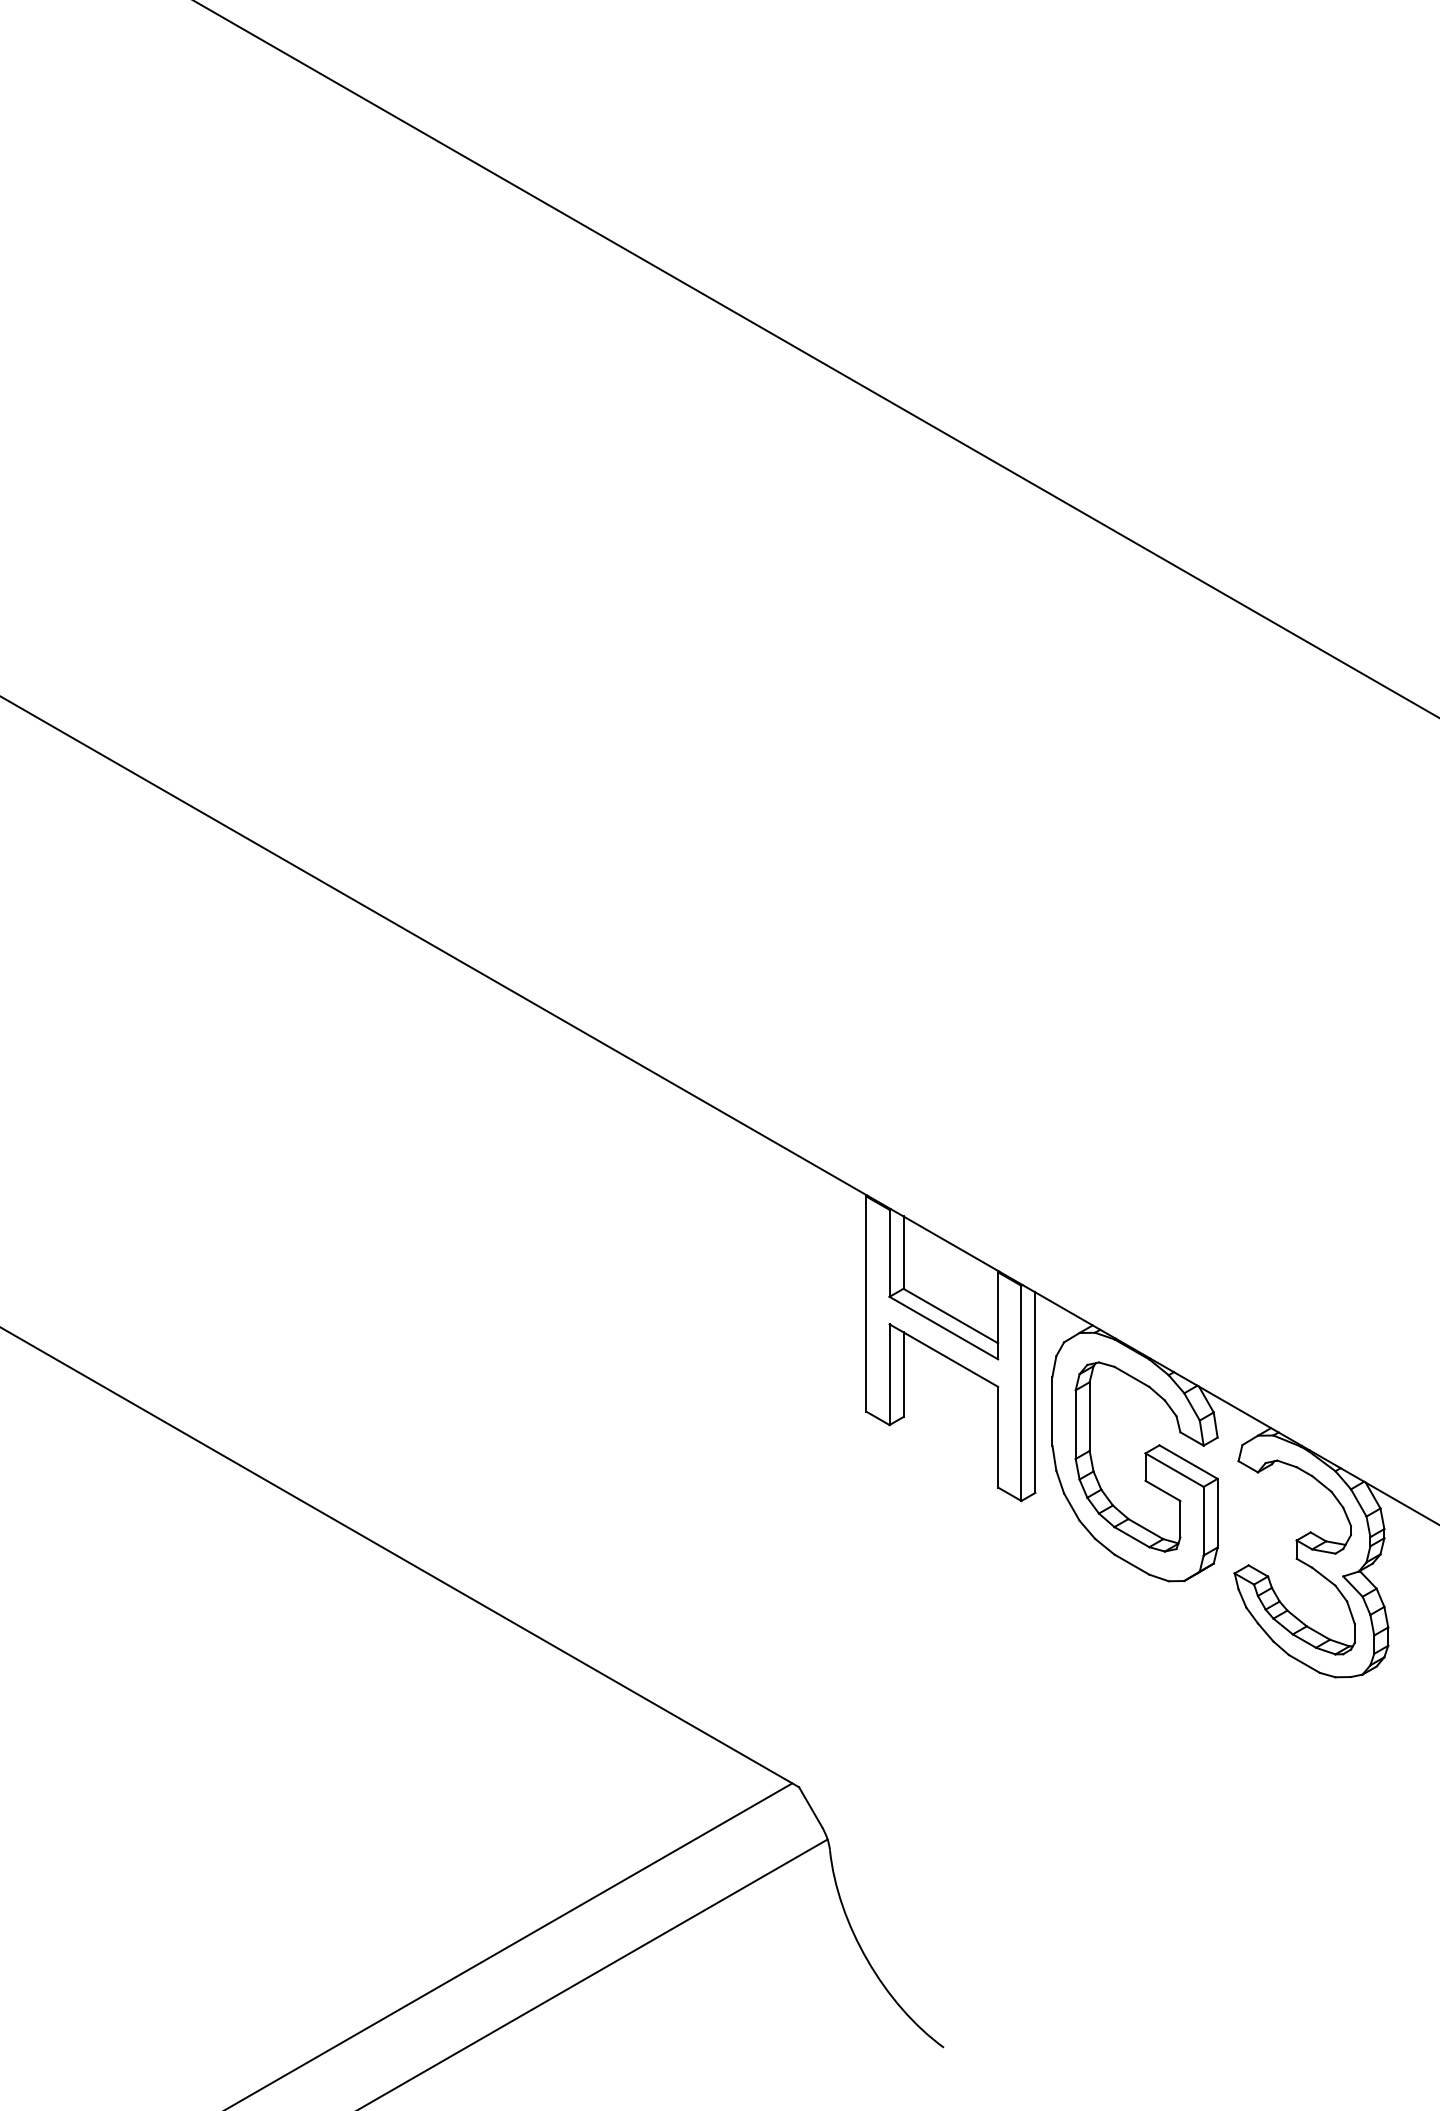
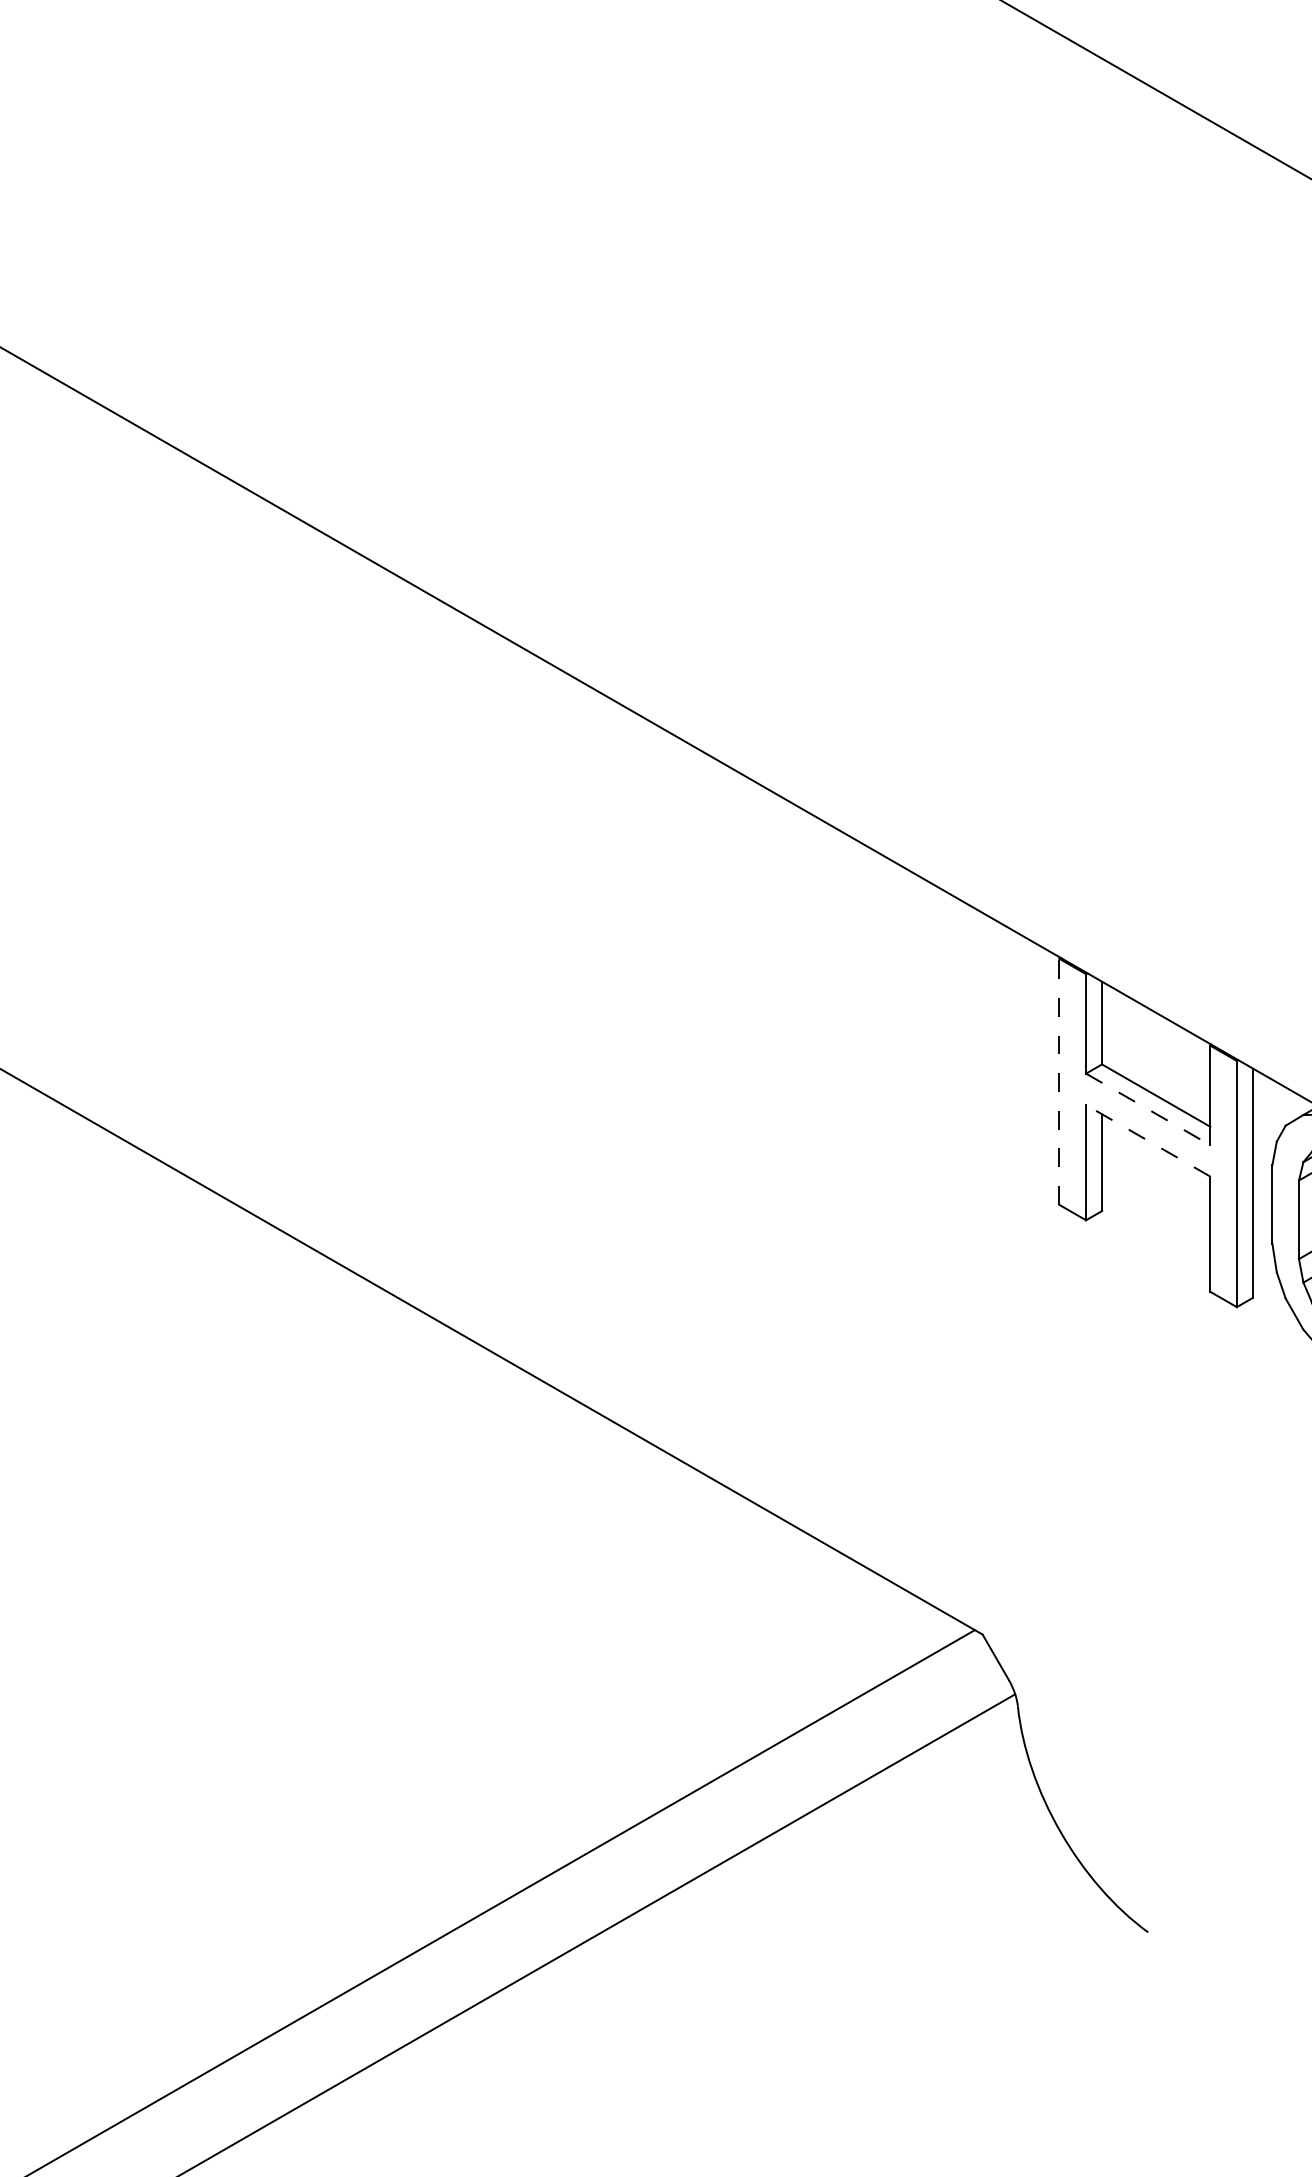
line: (866, 1304) -> (1059, 1082), solid -> dashed
line: (943, 1328) -> (1147, 1109), solid -> dashed
line: (943, 1355) -> (1147, 1140), solid -> dashed

